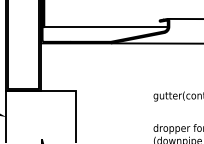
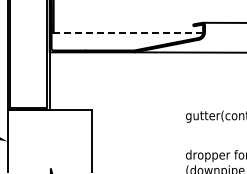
line: (106, 26) -> (128, 32), solid -> dashed

